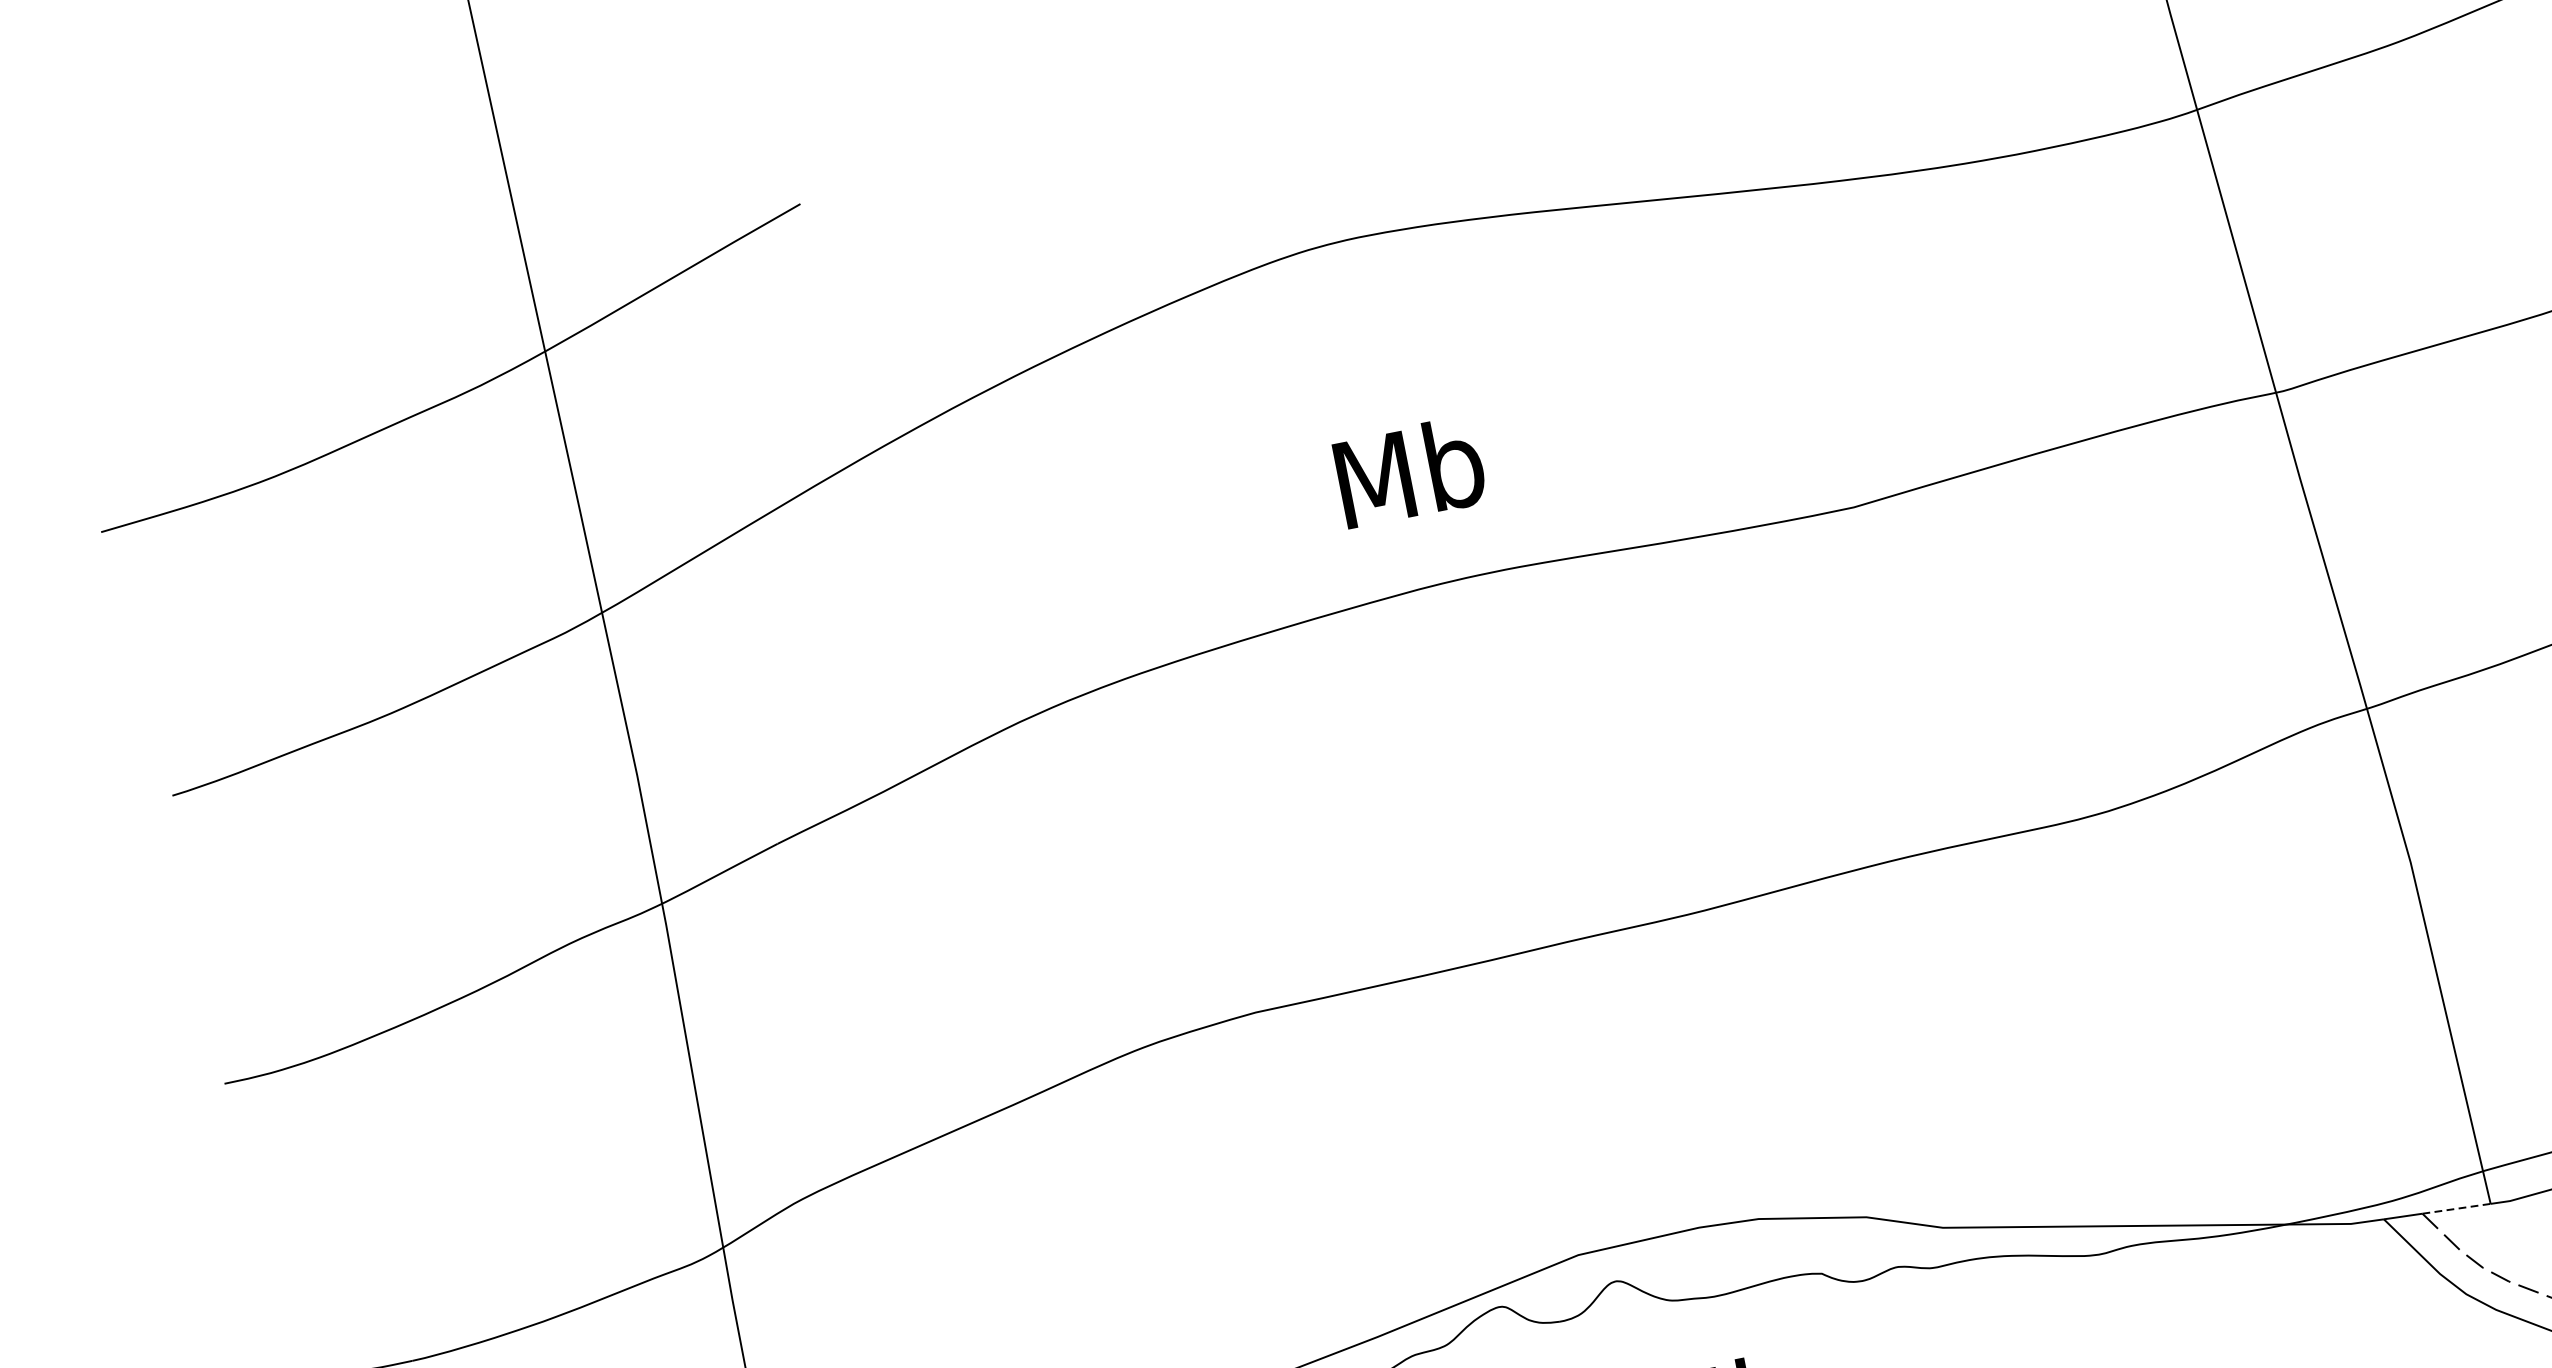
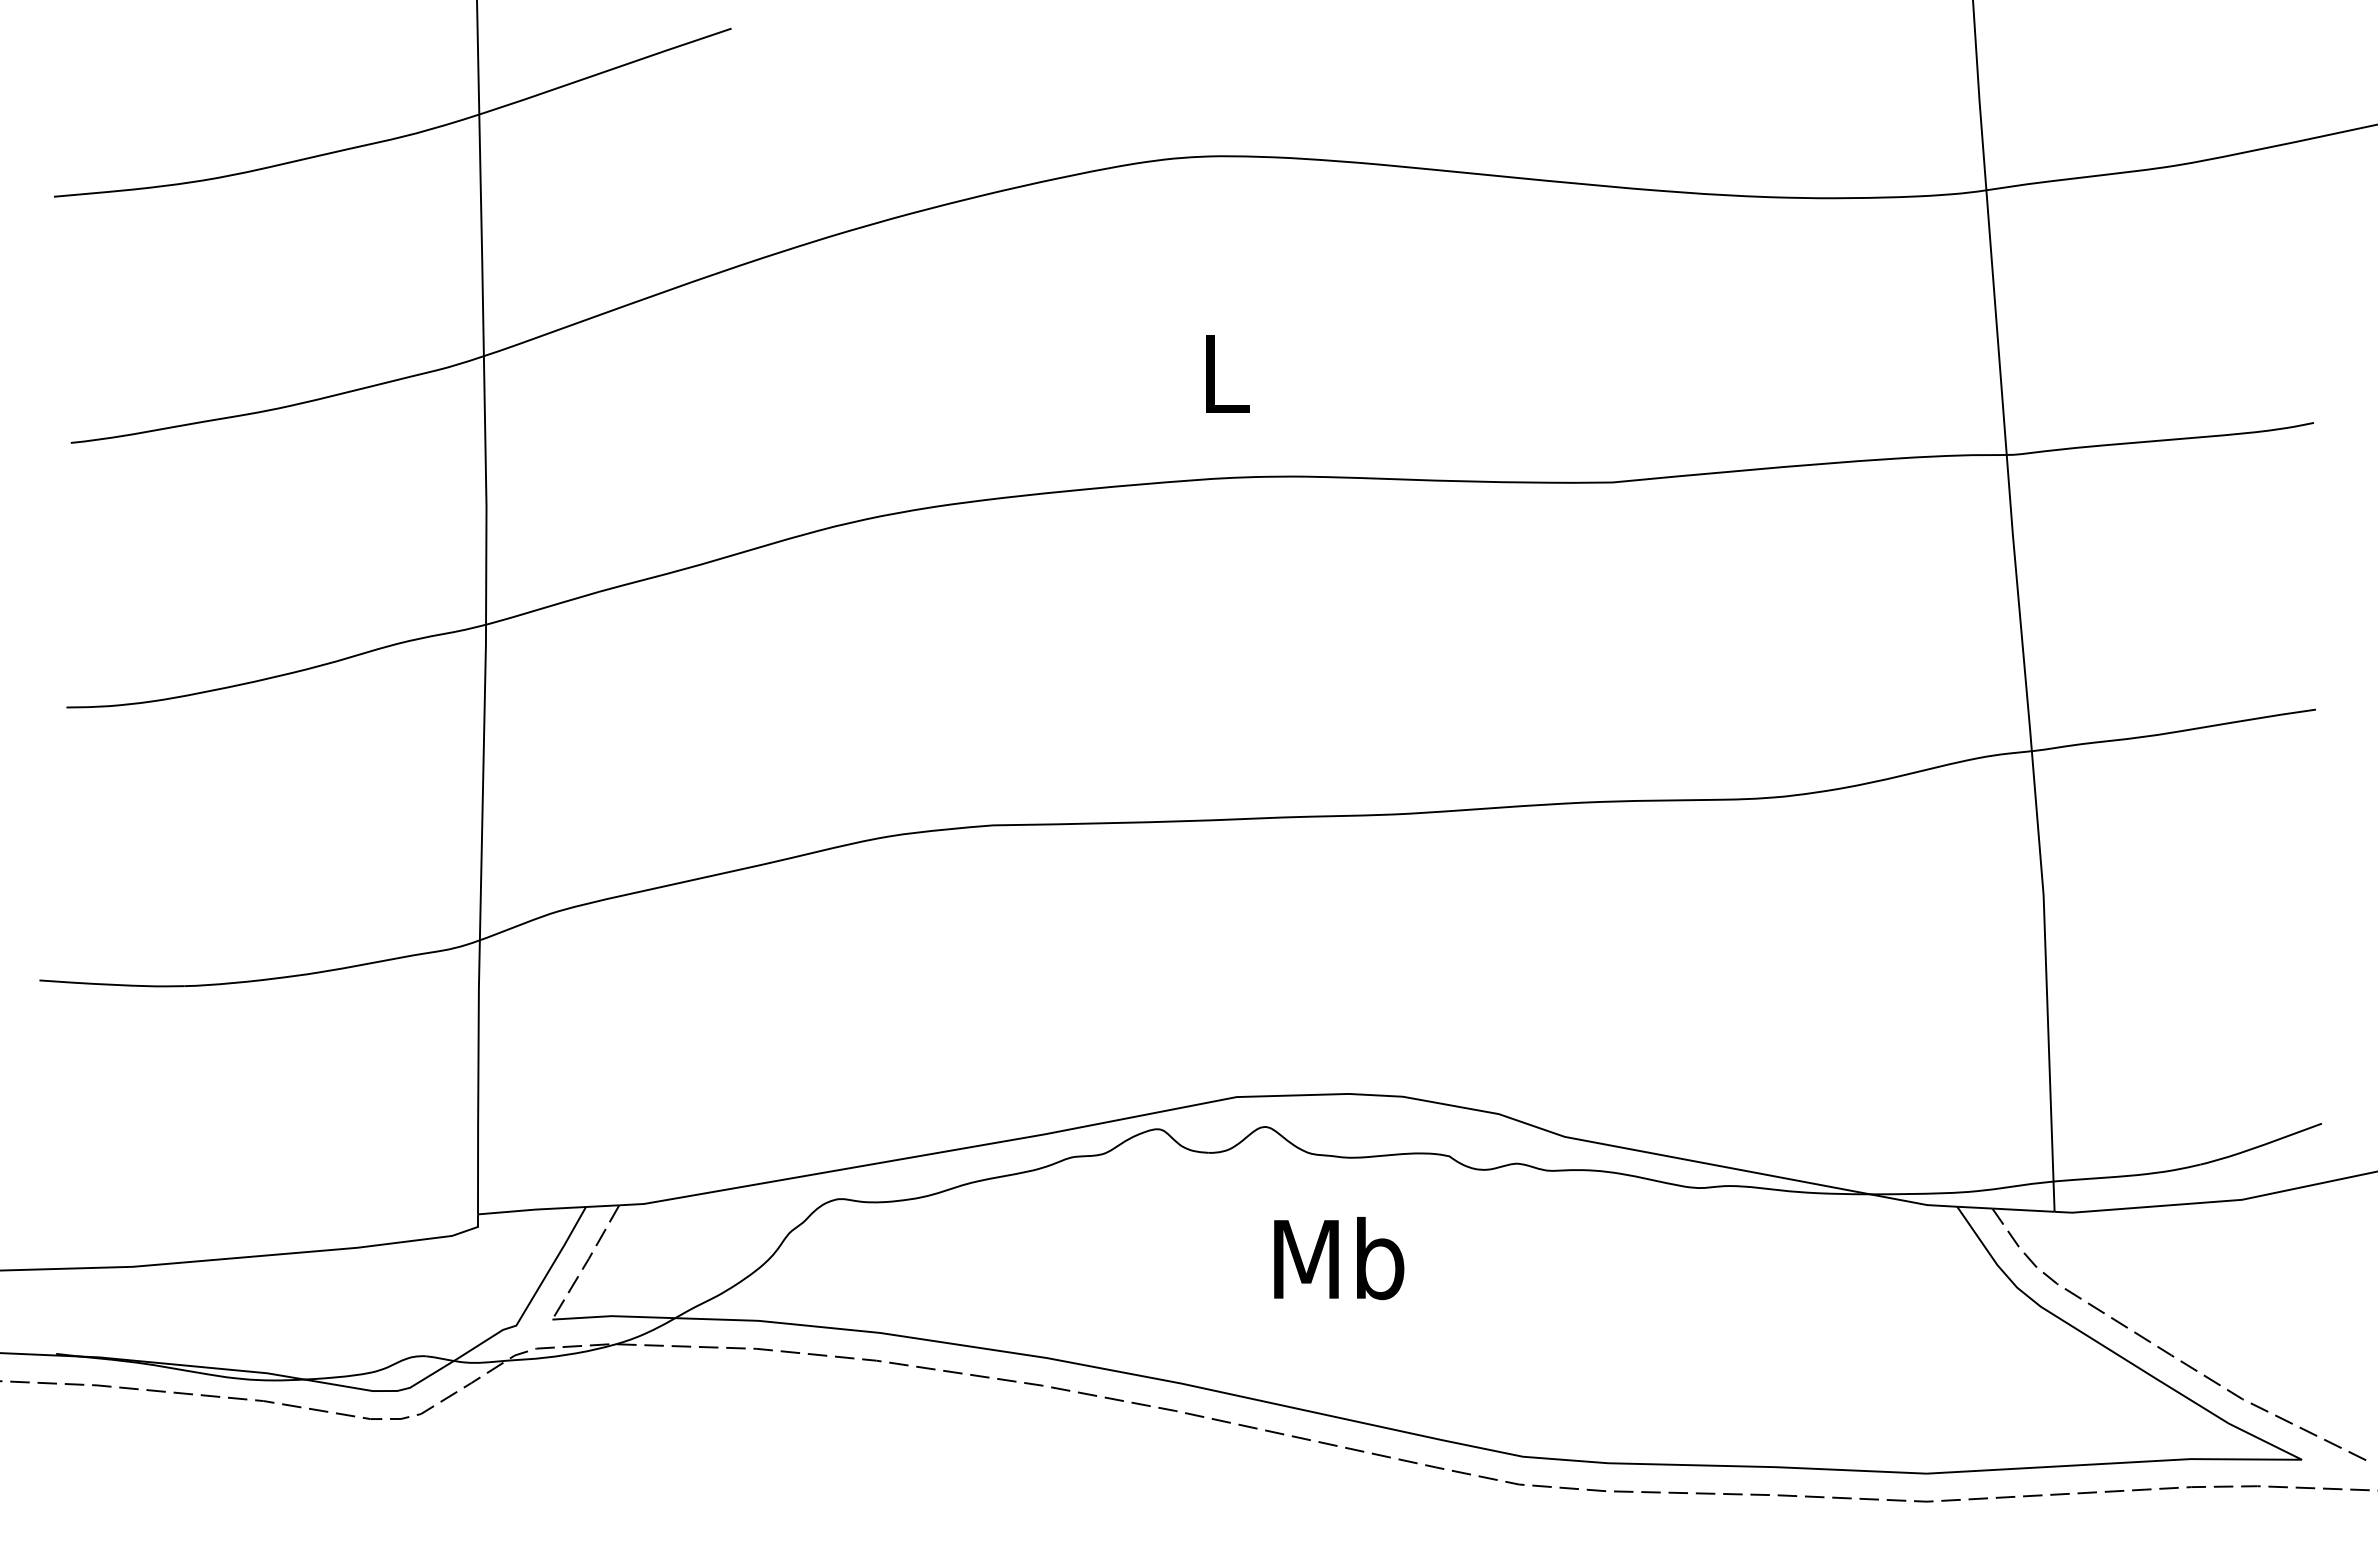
text: (1410, 471) -> (1225, 372), Mb -> L
line: (2456, 1209) -> (2023, 1210), dashed -> solid

